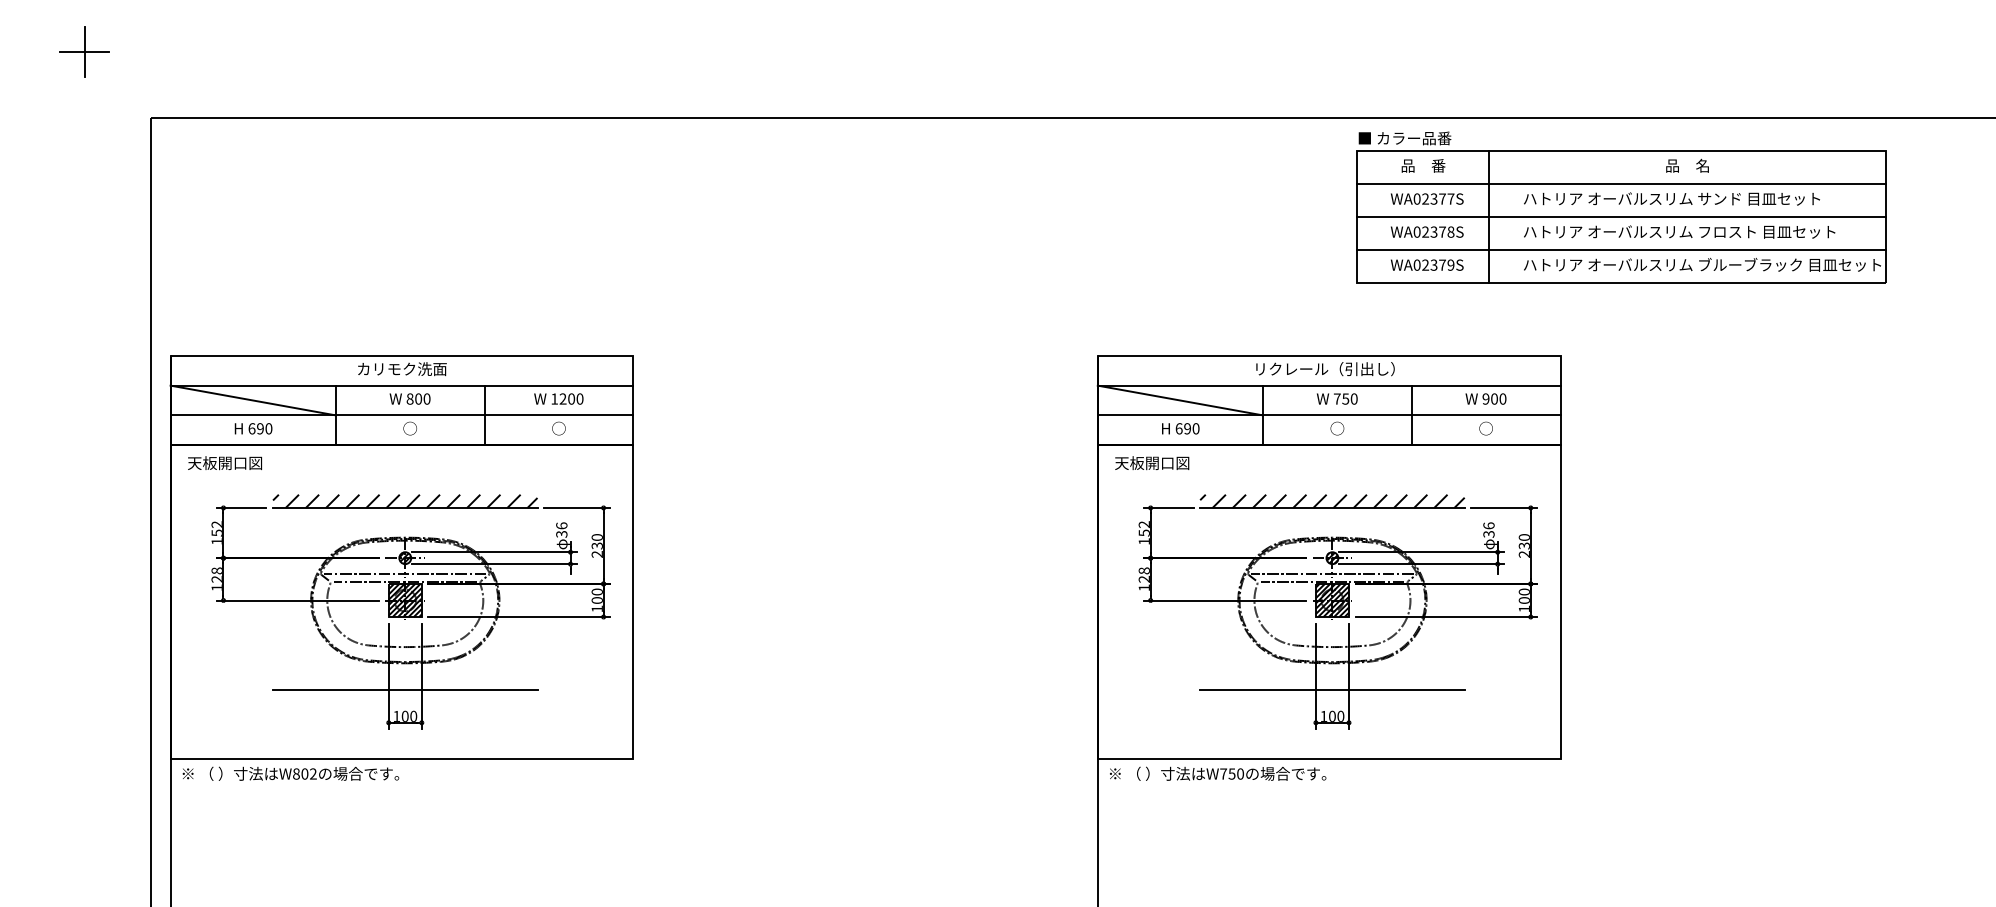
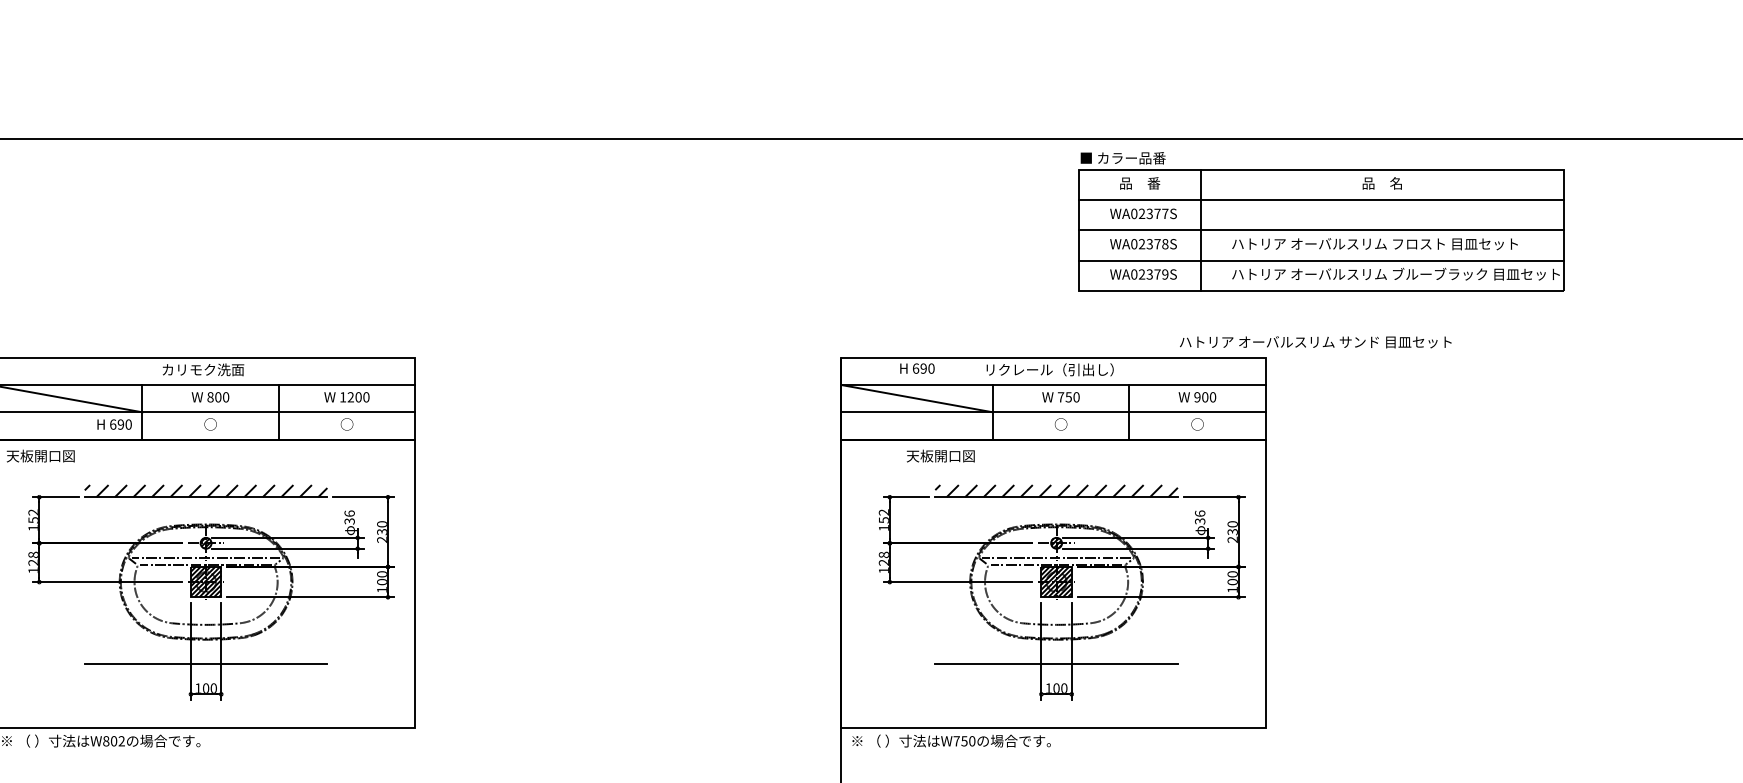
text: (1671, 198) -> (1315, 341), moved
text: (253, 428) -> (114, 424), moved
text: (1180, 428) -> (917, 368), moved
text: (1152, 463) -> (941, 456), moved

